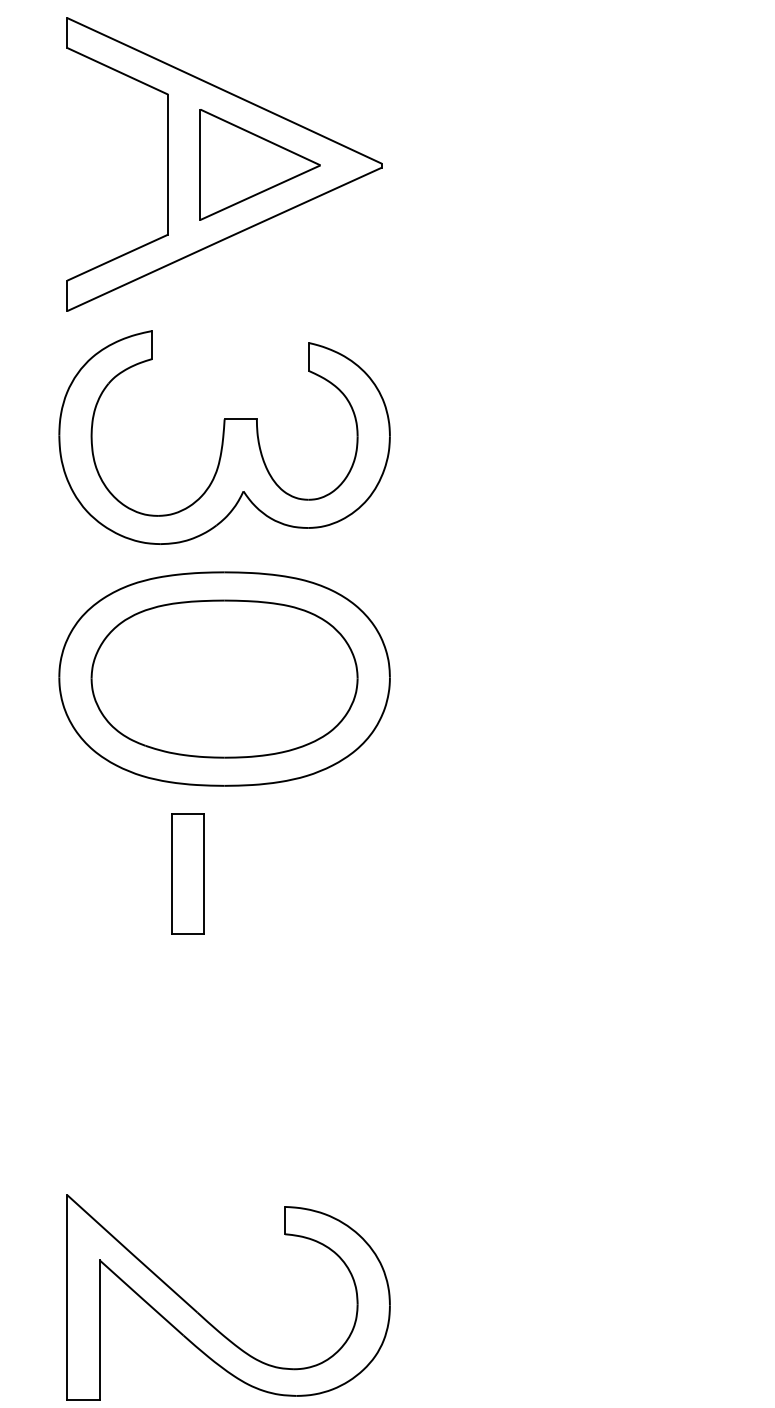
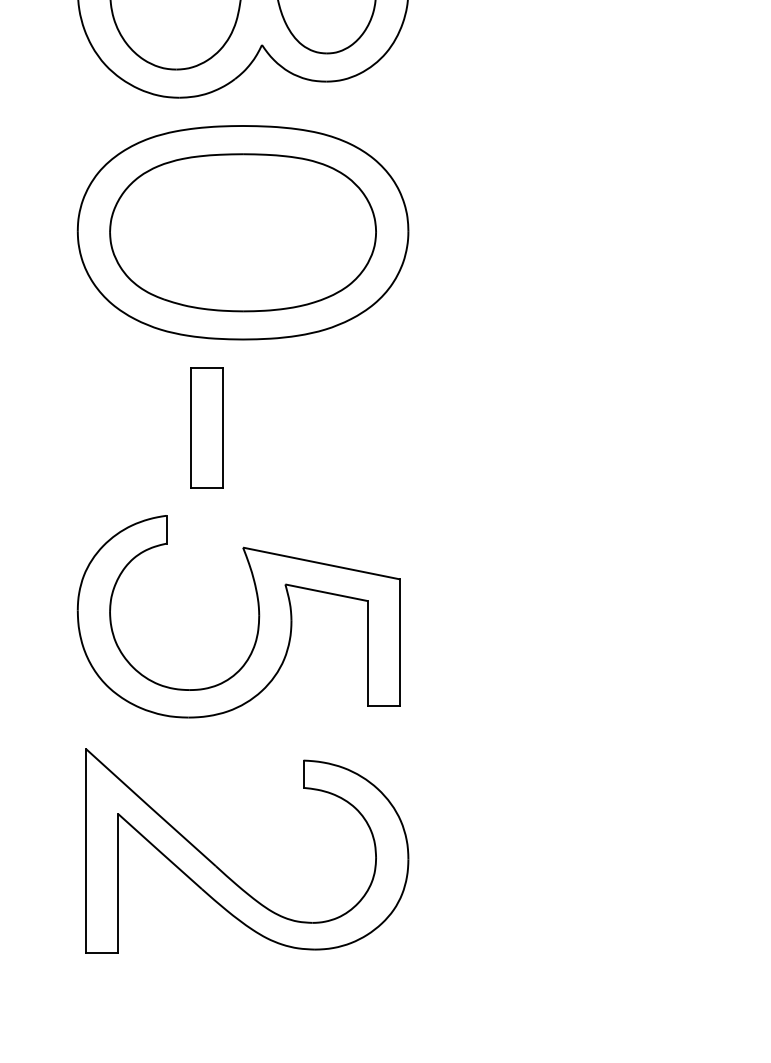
part: (239, 1062) -> (257, 616), added

